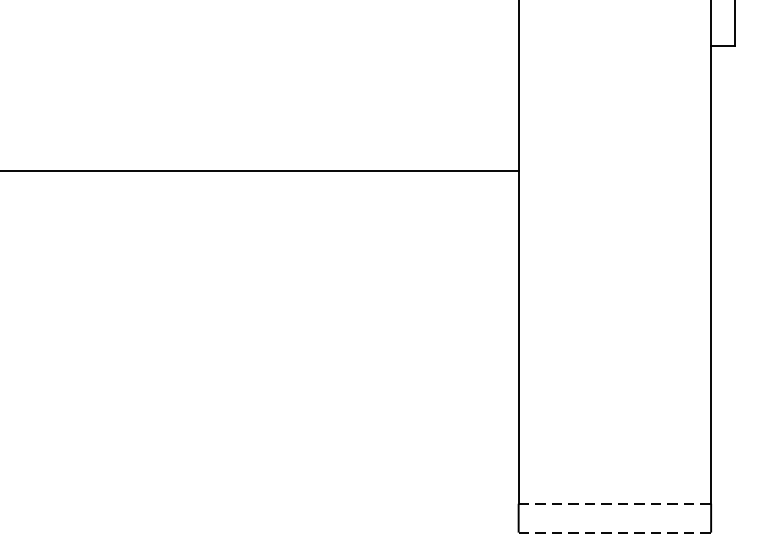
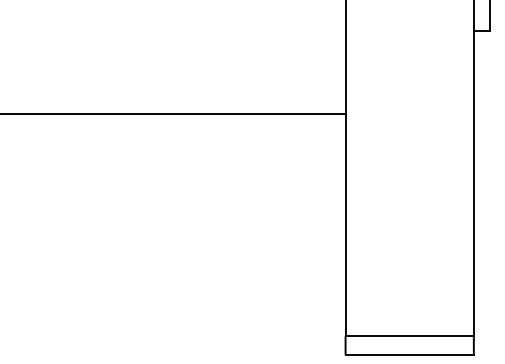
line: (616, 503) -> (410, 335), dashed -> solid
line: (616, 531) -> (410, 354), dashed -> solid

